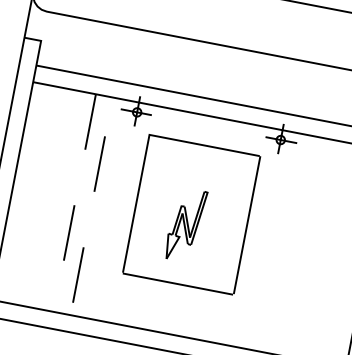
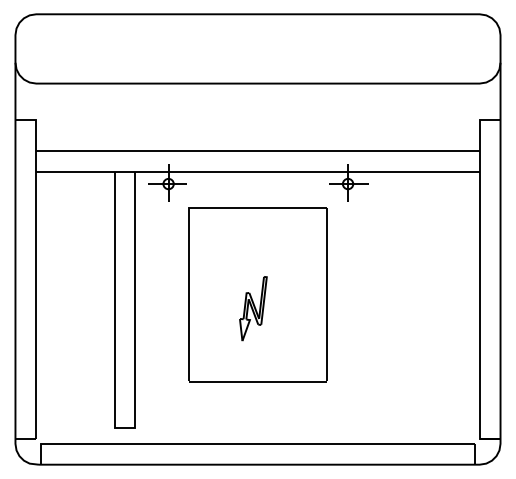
part: (185, 225) -> (253, 308), size x0.71
line: (65, 301) -> (125, 428), dashed -> solid

